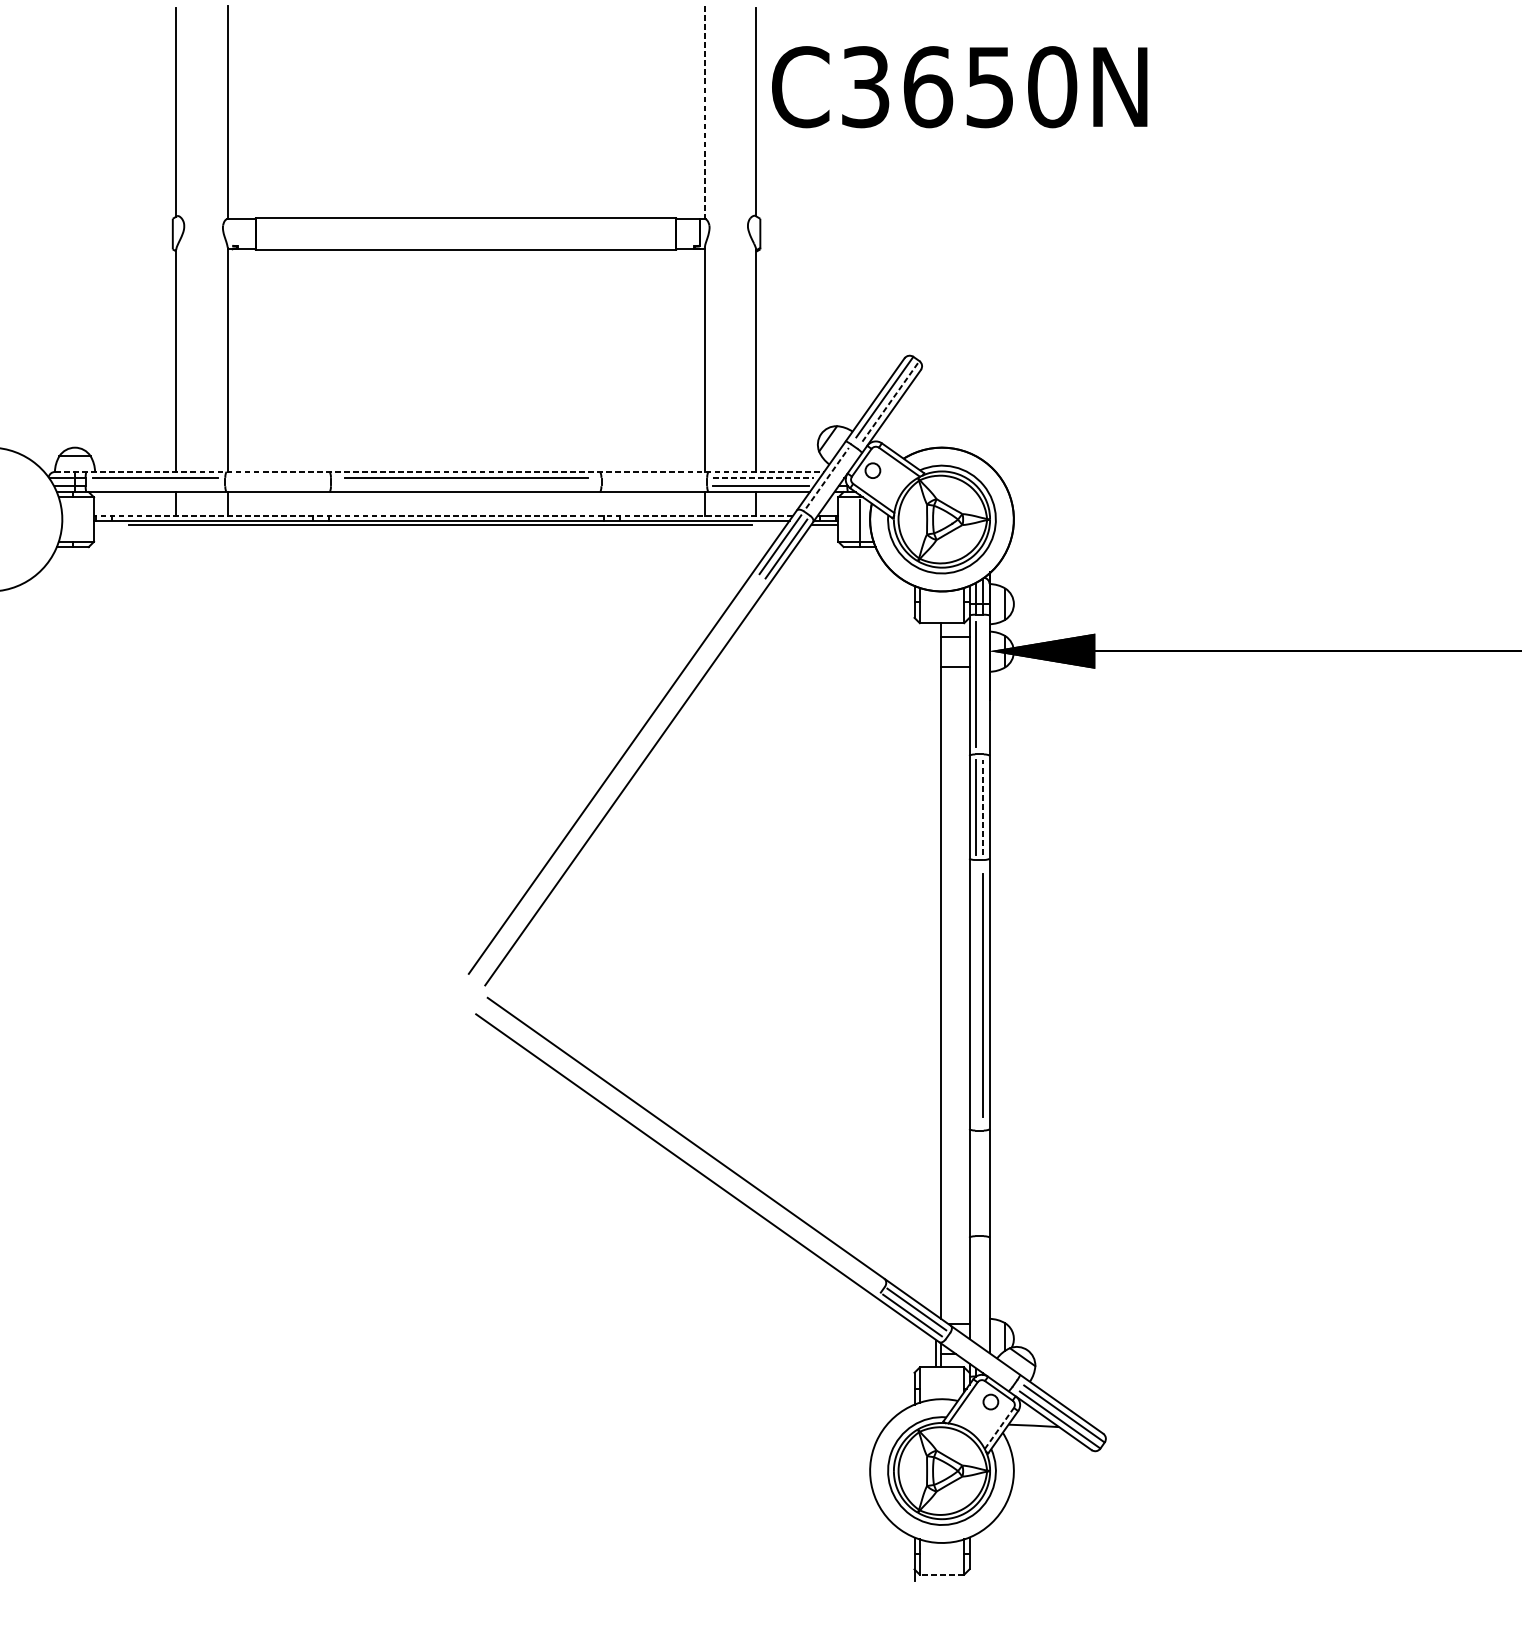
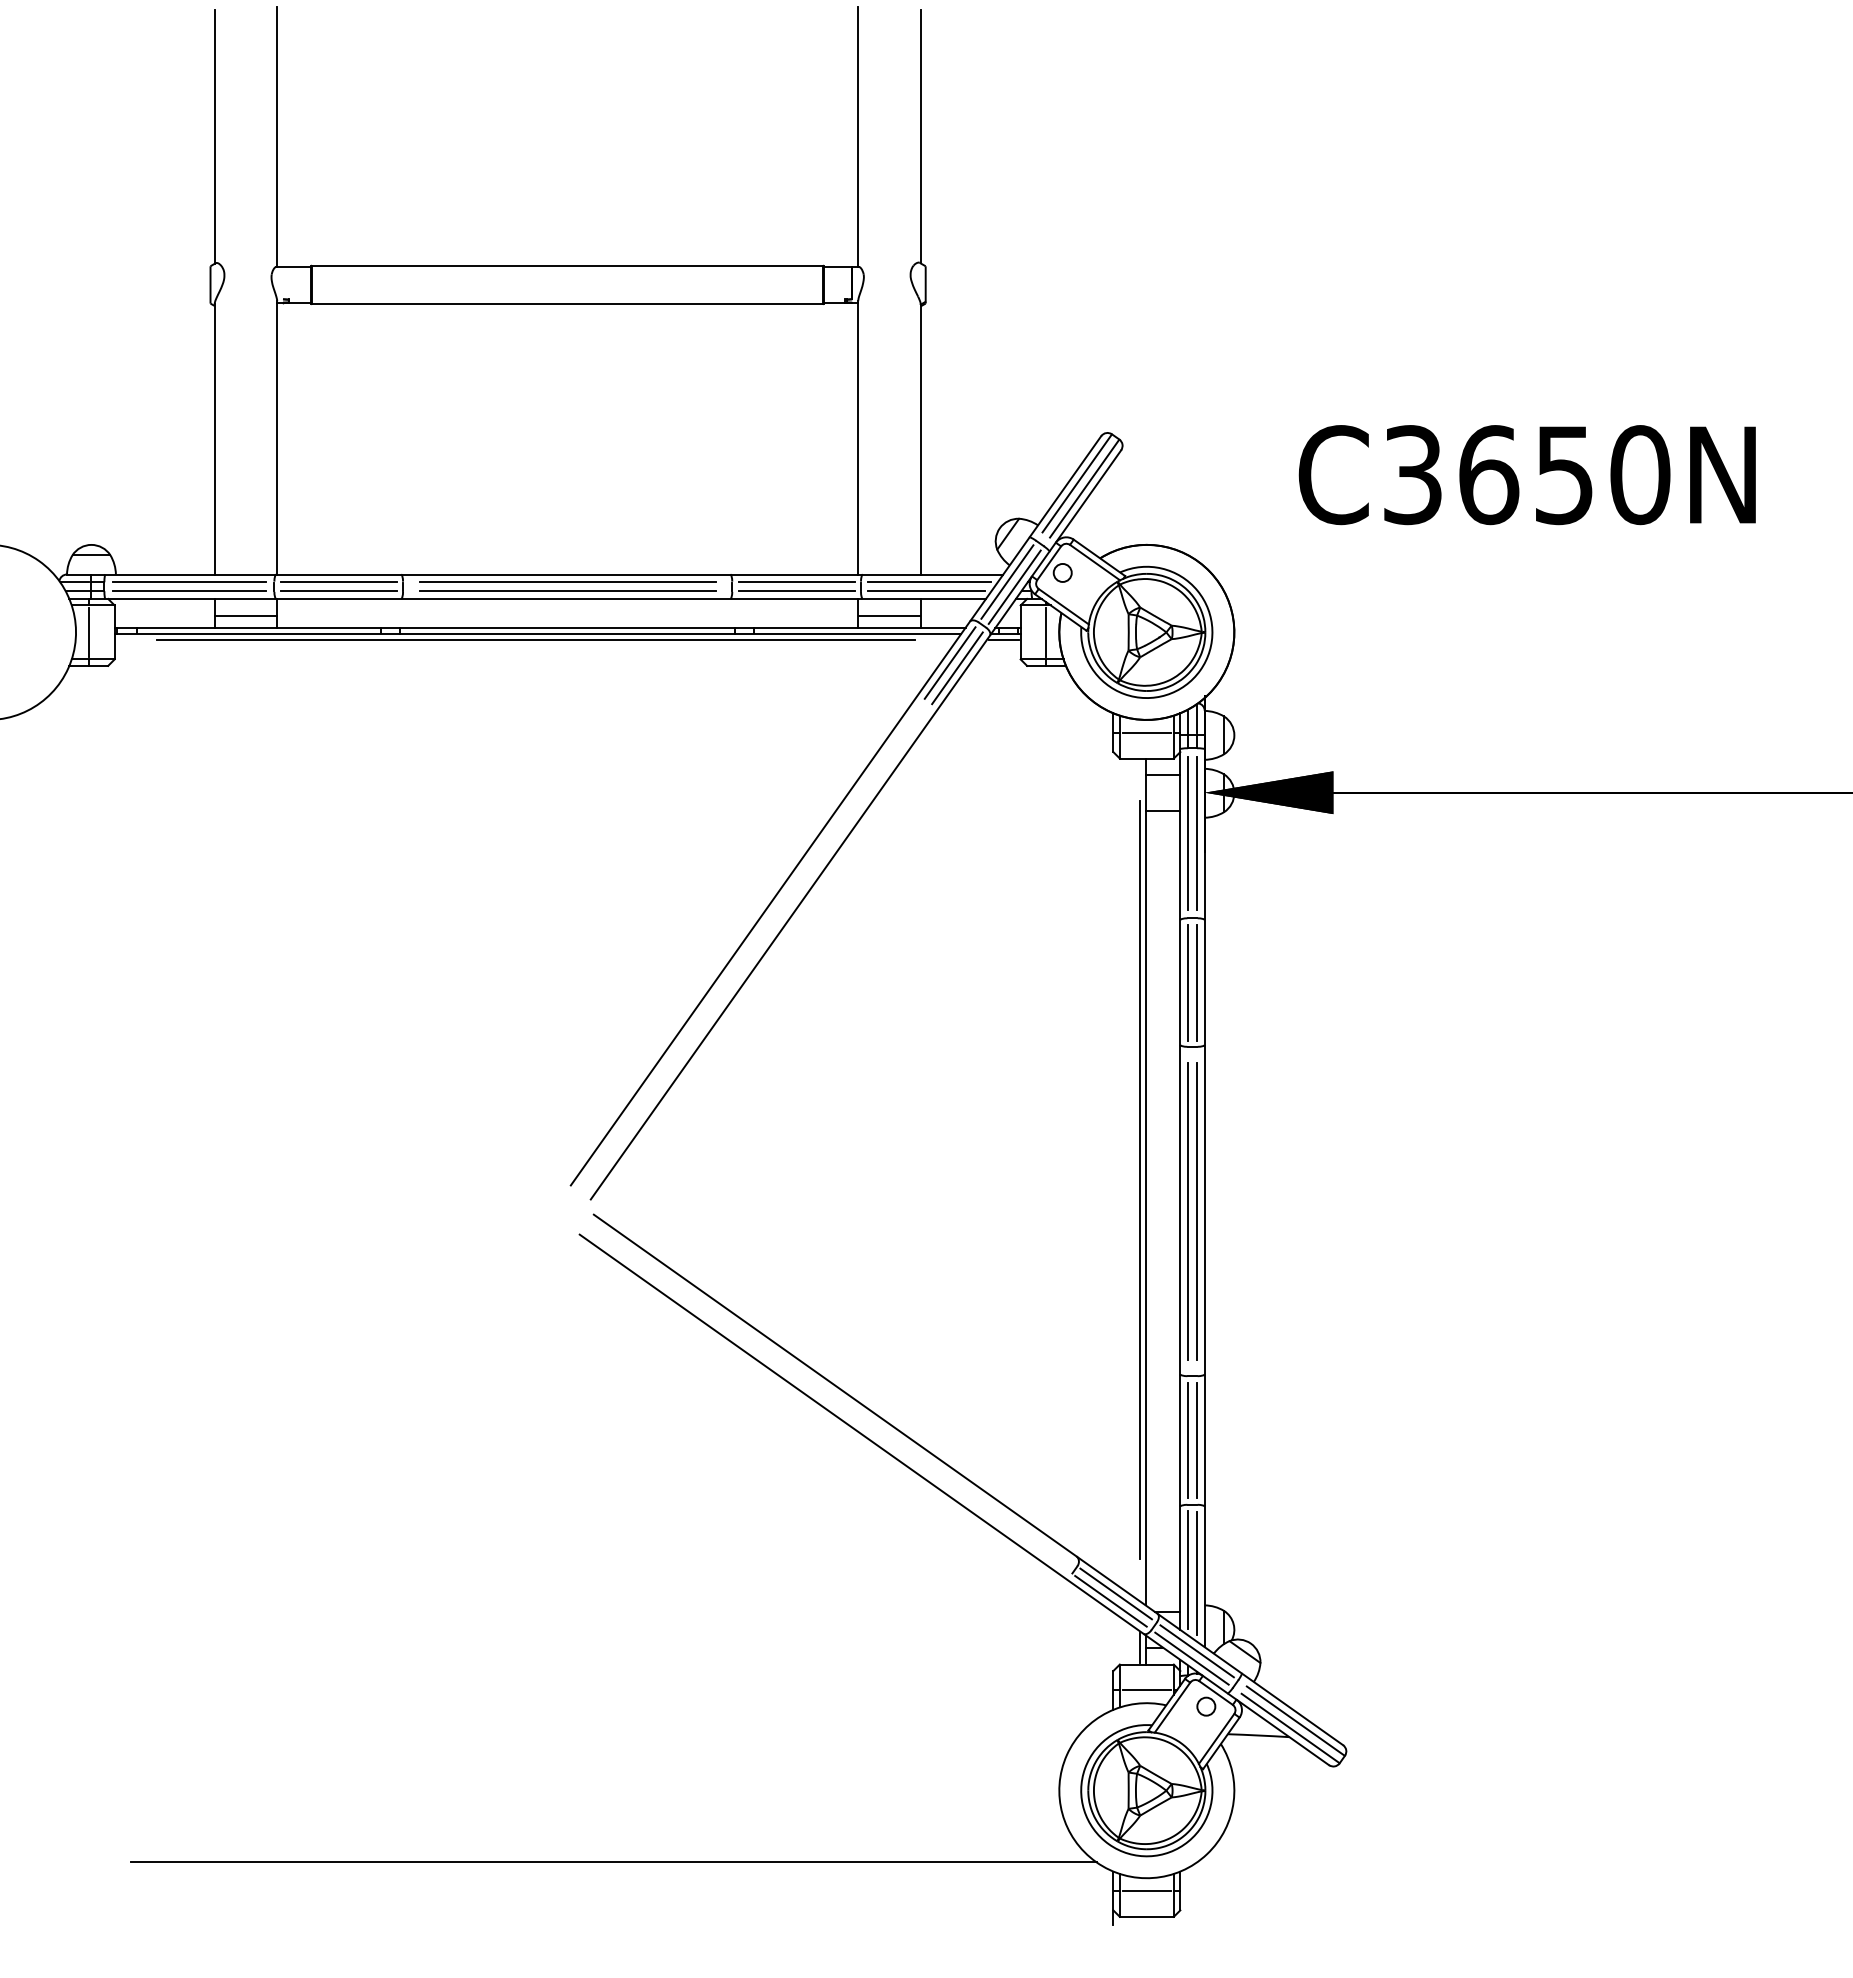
text: (958, 87) -> (1526, 475), moved
line: (705, 112) -> (858, 137), dashed -> solid
line: (890, 401) -> (1084, 488), dashed -> solid
line: (439, 471) -> (535, 574), dashed -> solid
line: (827, 477) -> (1007, 581), dashed -> solid
line: (277, 478) -> (338, 582), added
line: (654, 478) -> (796, 582), added
line: (763, 478) -> (929, 582), dashed -> solid
line: (833, 481) -> (1014, 586), added
line: (154, 485) -> (188, 591), added
line: (277, 485) -> (338, 591), added
line: (466, 485) -> (567, 591), added
line: (654, 485) -> (796, 591), added
line: (201, 506) -> (245, 616), added
line: (730, 506) -> (889, 616), added
line: (443, 515) -> (539, 627), dashed -> solid
line: (72, 519) -> (88, 632), added
line: (941, 601) -> (1146, 732), added
line: (983, 683) -> (1197, 832), added
line: (983, 807) -> (1197, 982), dashed -> solid
line: (935, 968) -> (1139, 1179), added
line: (976, 995) -> (1188, 1211), added
line: (976, 1183) -> (1188, 1440), added
line: (983, 1183) -> (1197, 1440), added
line: (976, 1289) -> (1188, 1569), added
line: (983, 1291) -> (1197, 1572), added
line: (982, 1356) -> (1196, 1651), added
line: (978, 1362) -> (1191, 1658), added
line: (941, 1388) -> (1146, 1690), added
line: (999, 1428) -> (1216, 1738), dashed -> solid
line: (503, 1530) -> (613, 1862), added
line: (941, 1553) -> (1146, 1891), added
line: (941, 1574) -> (1146, 1916), dashed -> solid

